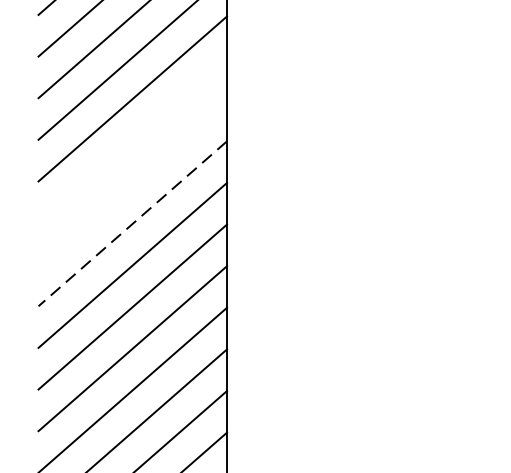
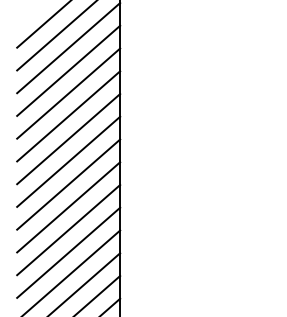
line: (132, 141) -> (68, 139), added
line: (132, 181) -> (68, 161), added
line: (132, 223) -> (68, 184), dashed -> solid

